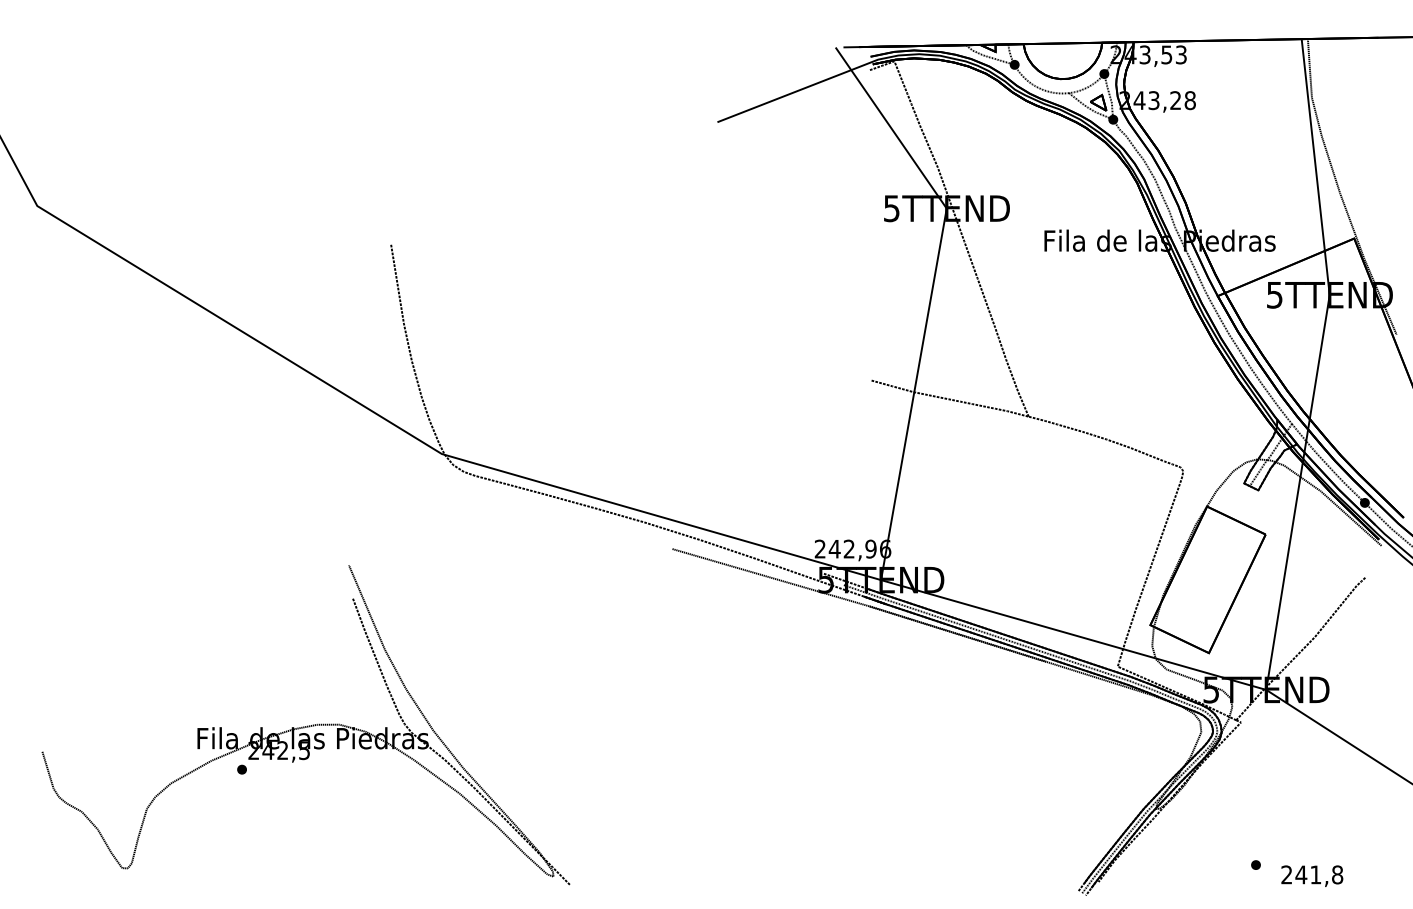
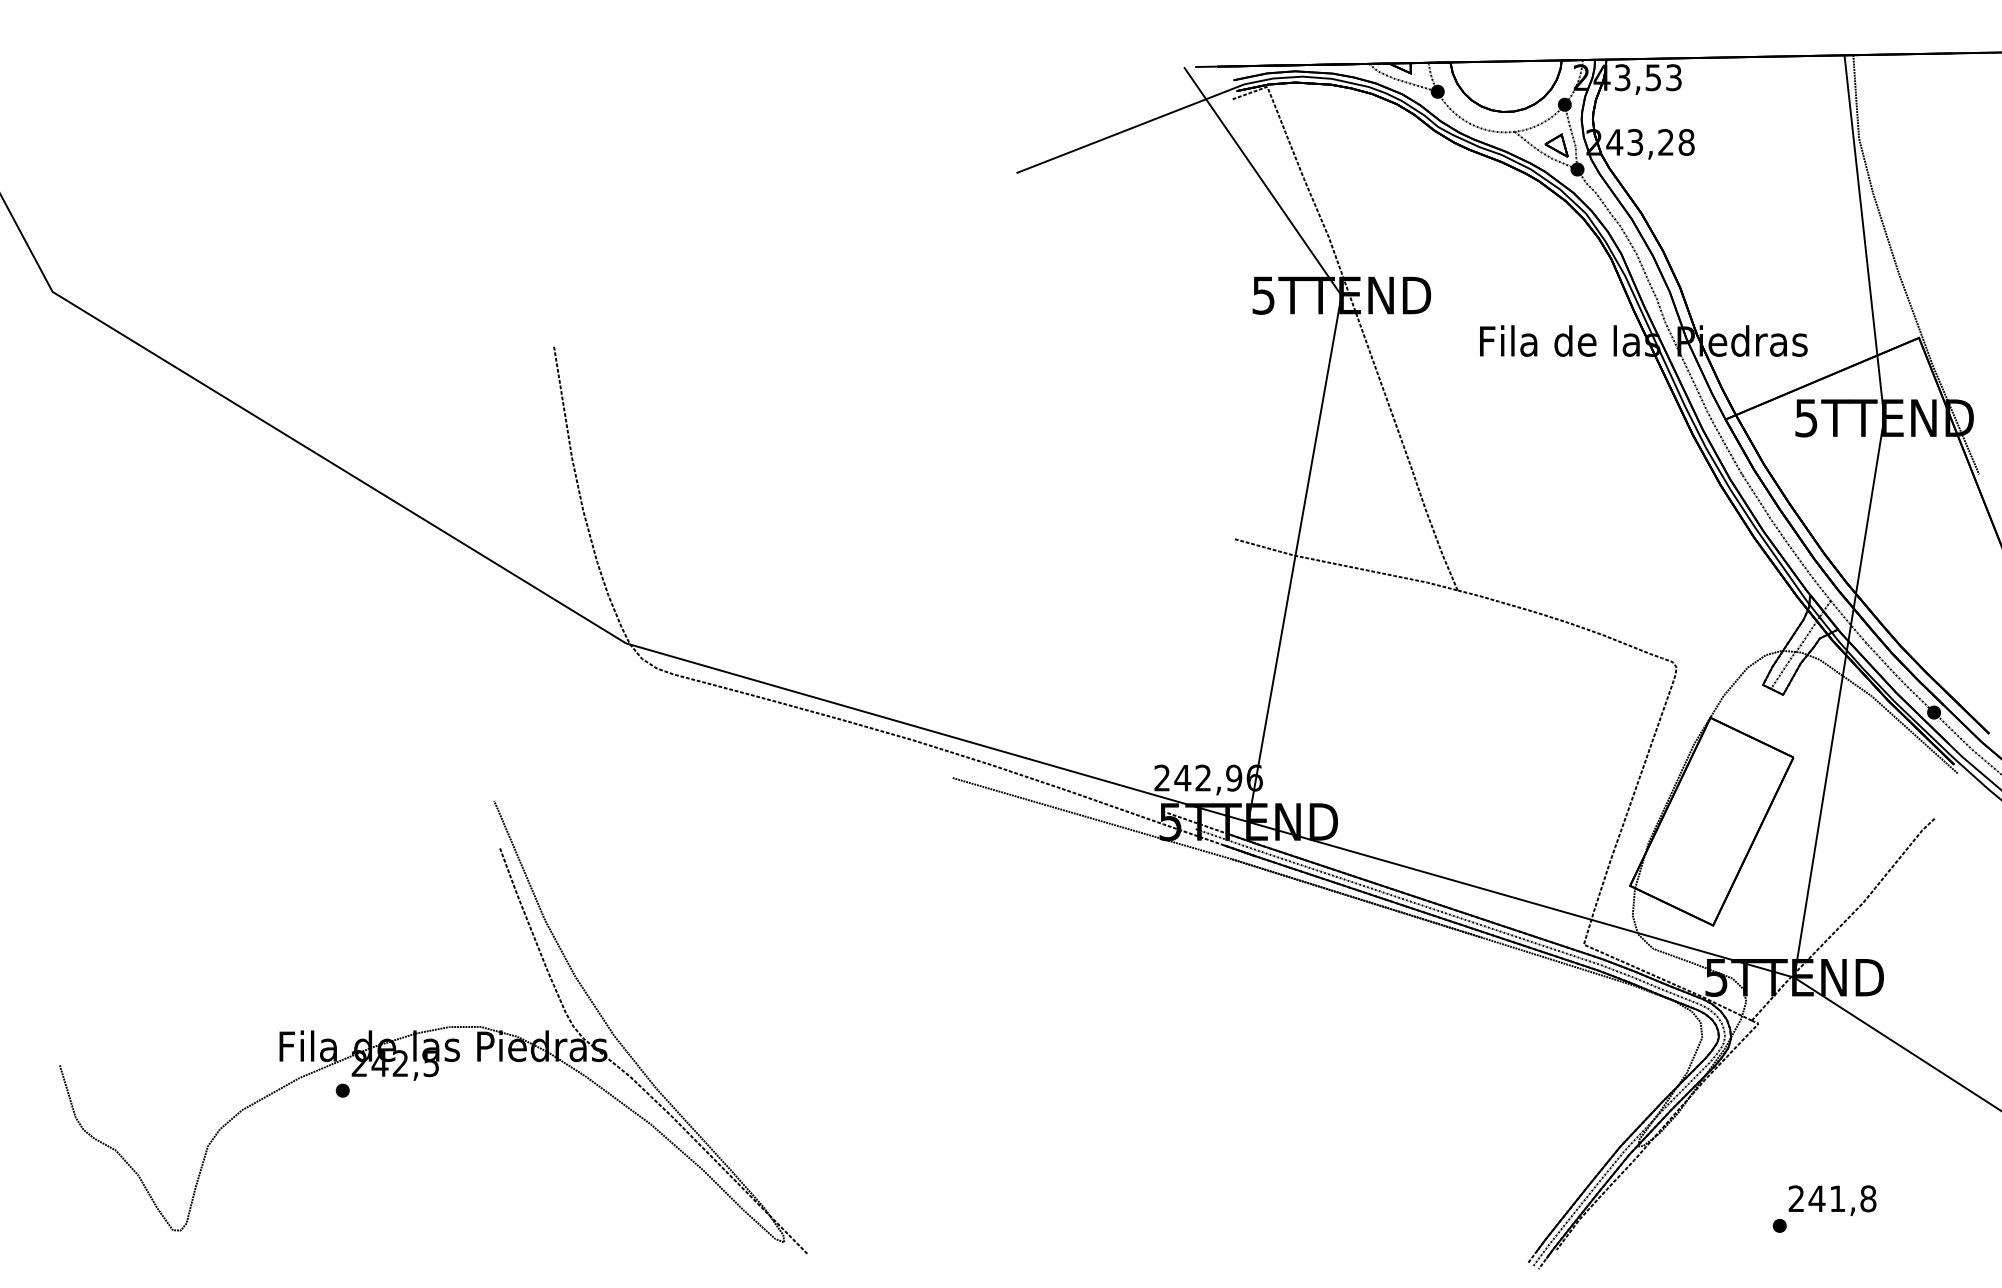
text: (1312, 876) -> (1832, 1200), moved

